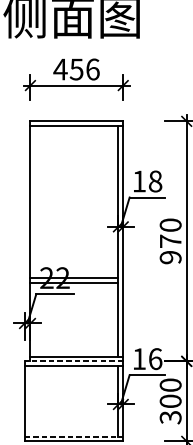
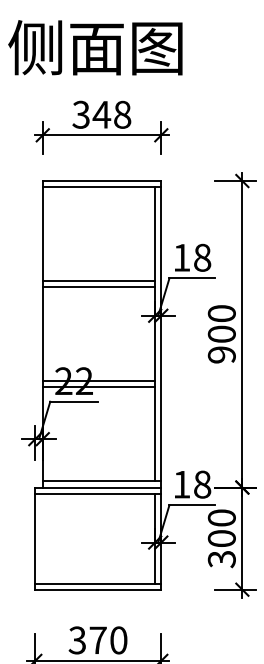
text: (76, 69) -> (101, 114), 456 -> 348
line: (74, 200) -> (98, 281), added
line: (74, 204) -> (98, 287), added
text: (170, 240) -> (221, 333), 970 -> 900
text: (155, 358) -> (202, 484), 16 -> 18
line: (73, 361) -> (97, 487), dashed -> solid
line: (74, 436) -> (98, 583), dashed -> solid

